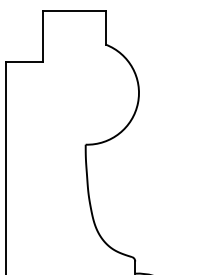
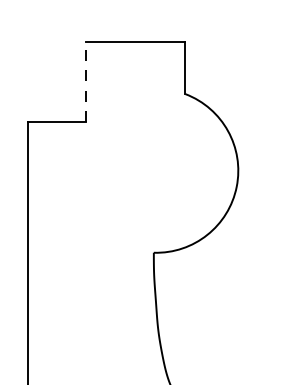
line: (43, 36) -> (86, 81), solid -> dashed

